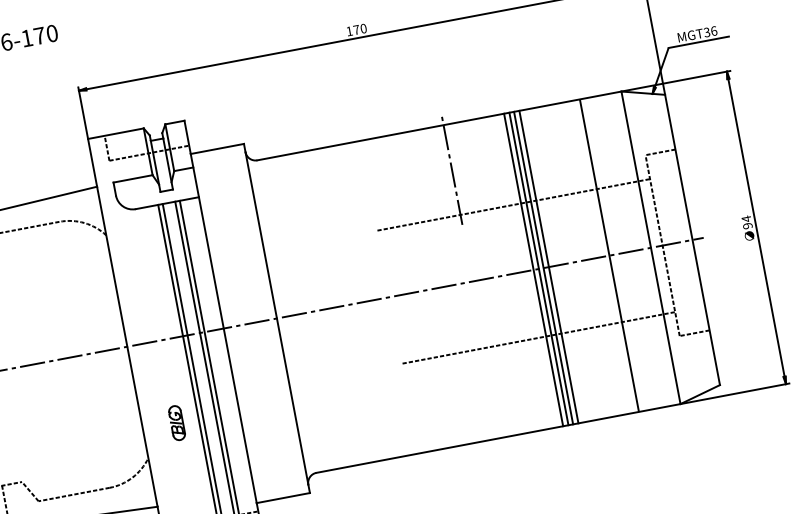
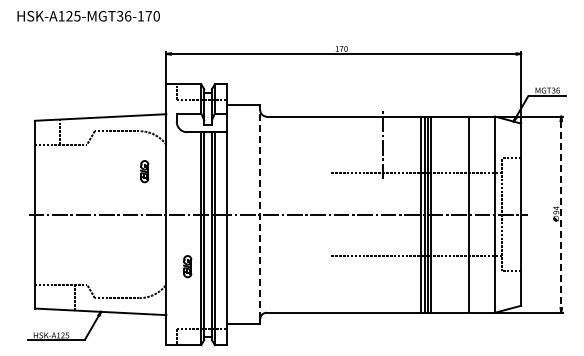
line: (757, 229) -> (561, 215), solid -> dashed
part: (79, 284) -> (144, 171), added
line: (277, 318) -> (260, 214), solid -> dashed

